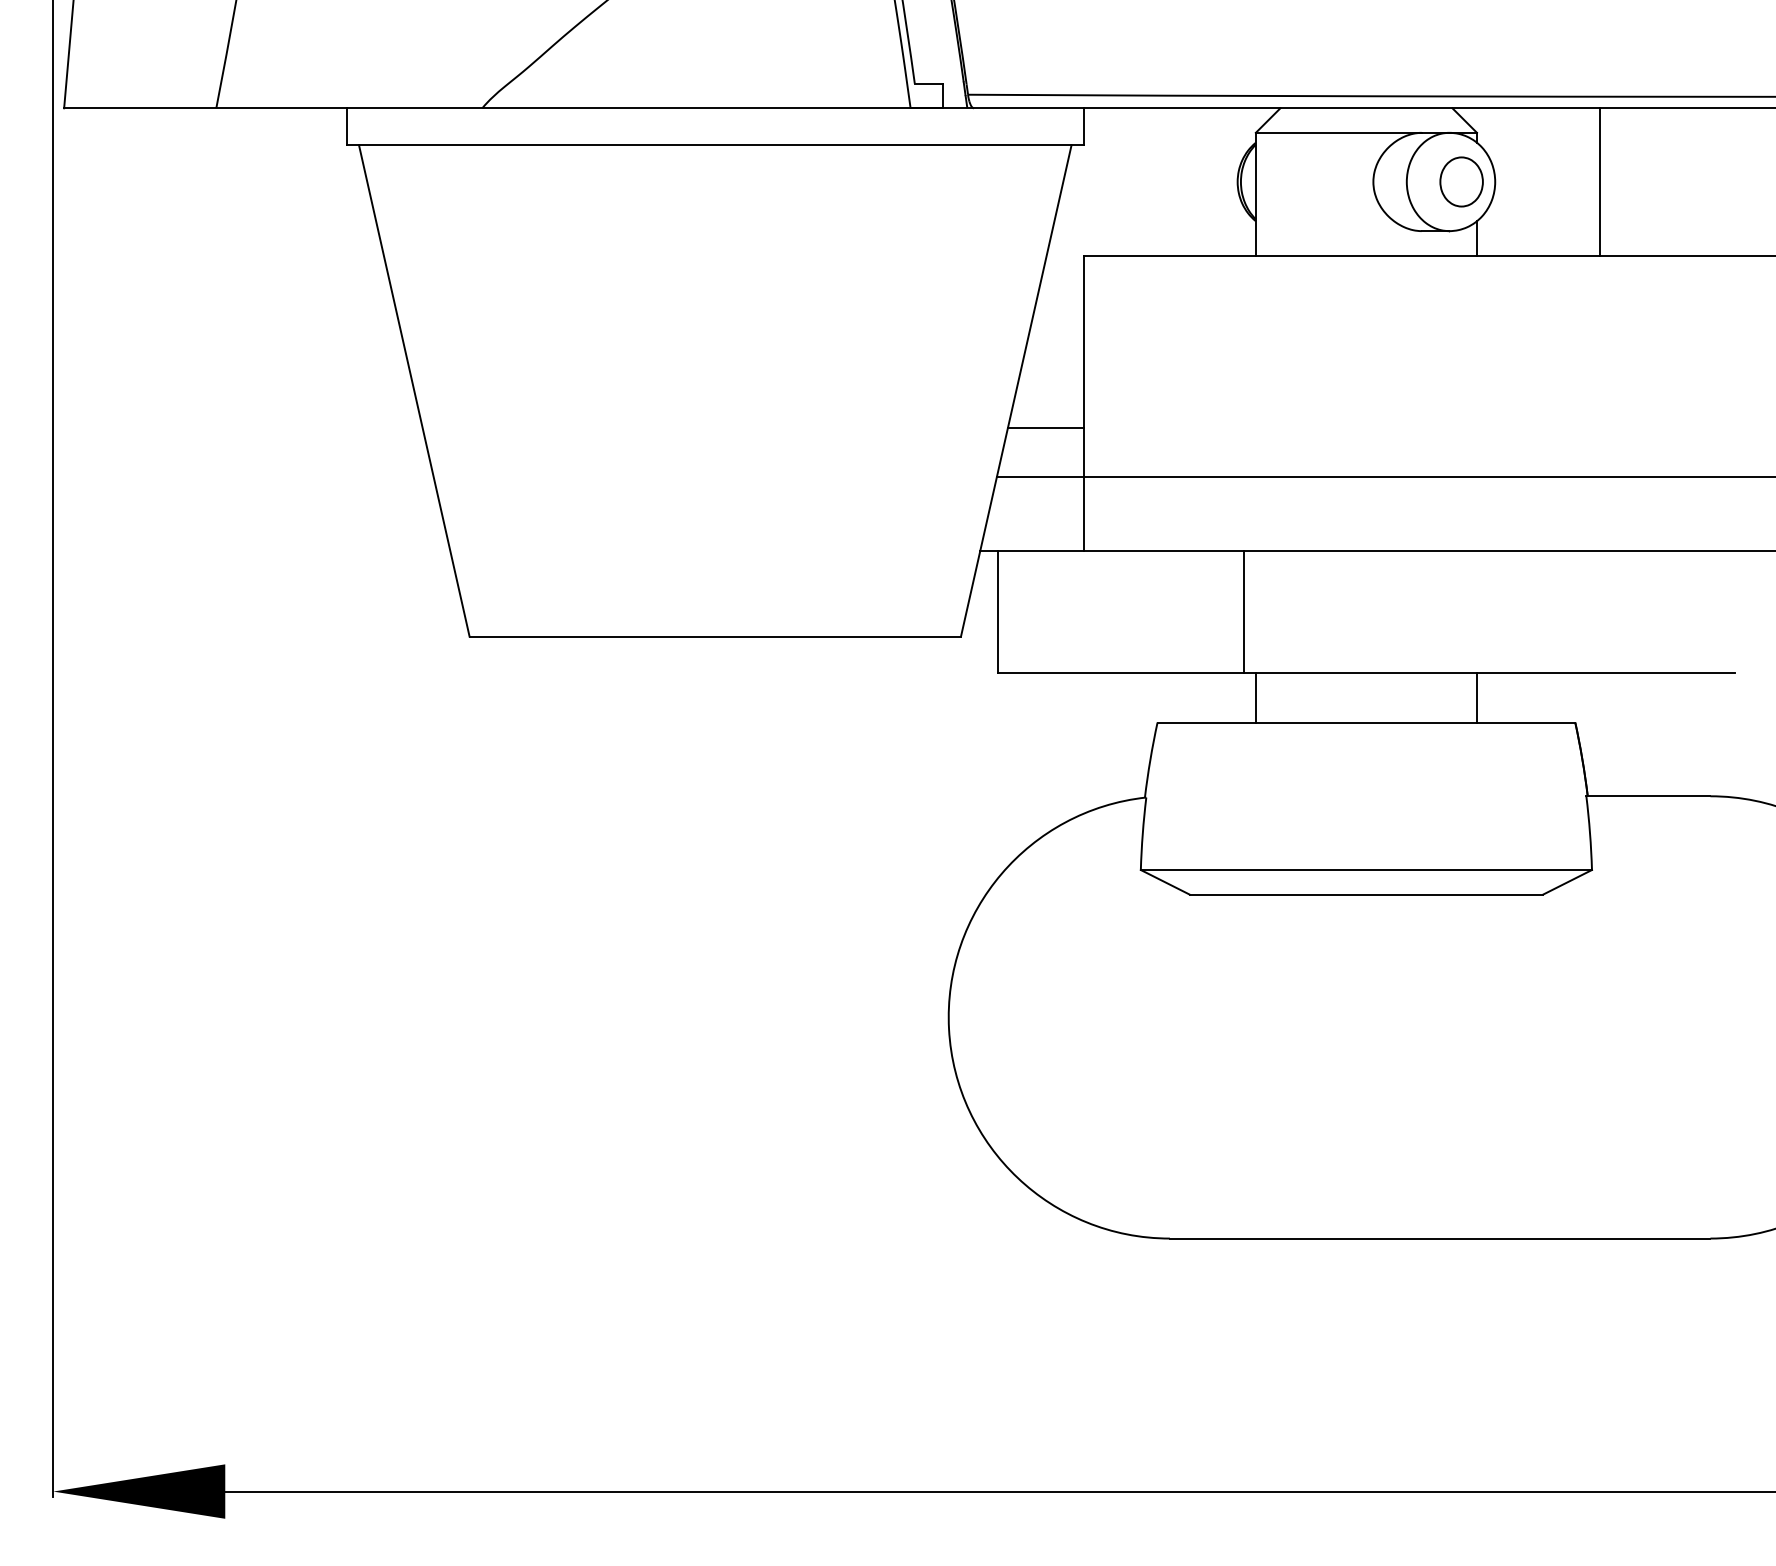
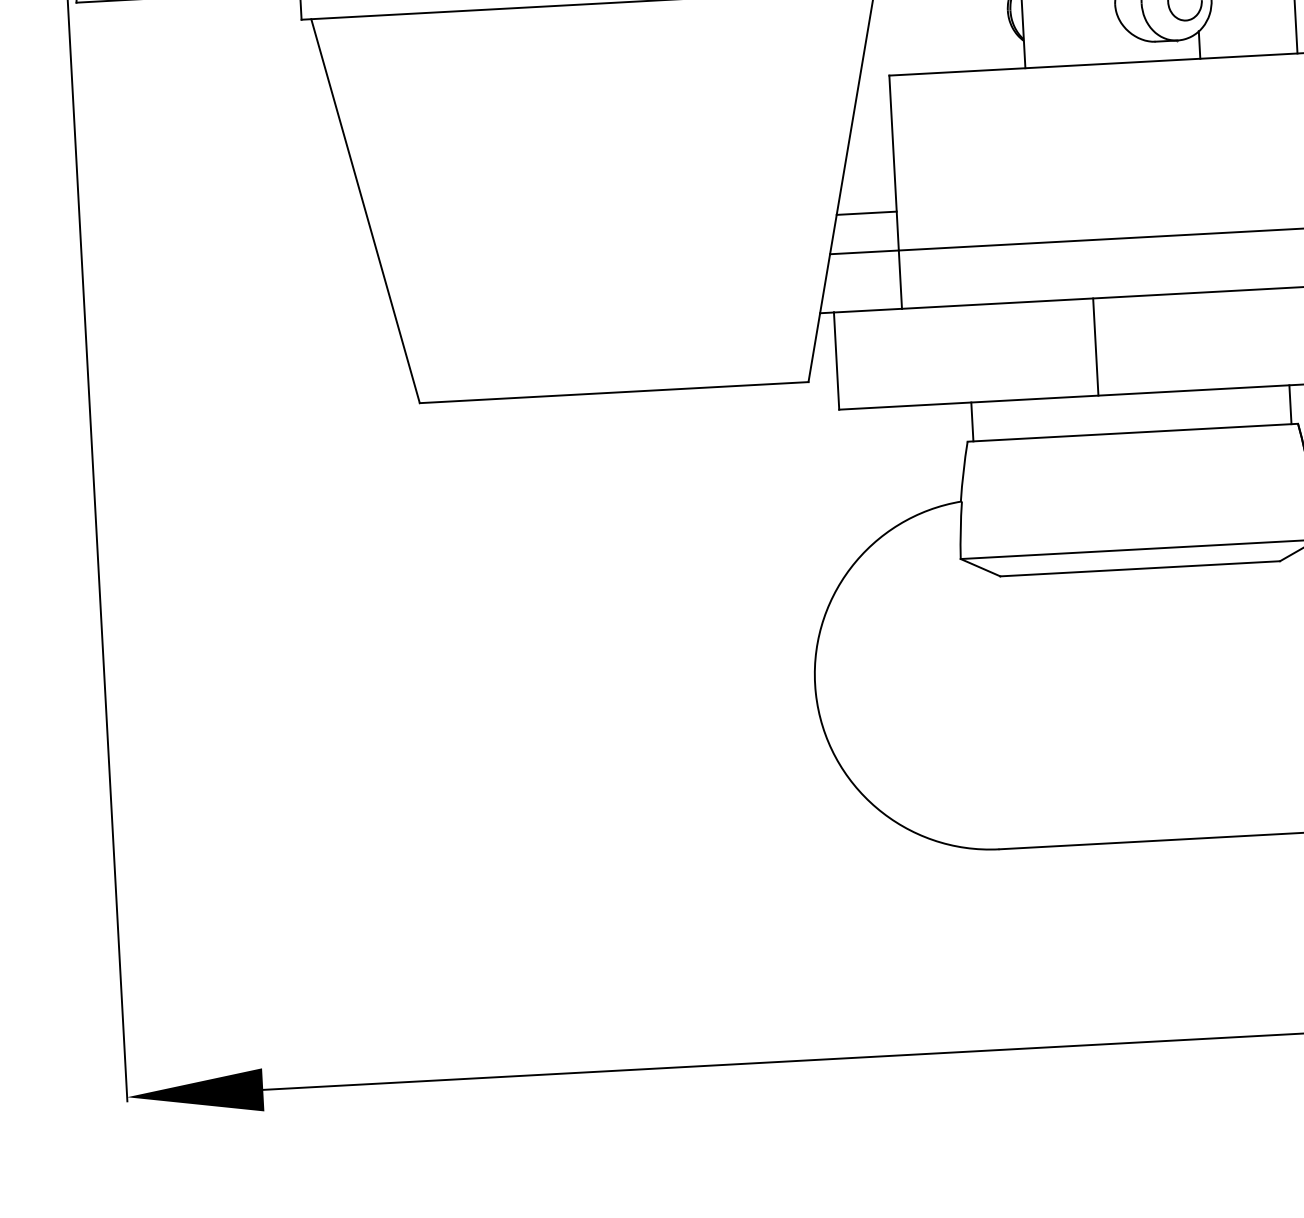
line: (1243, 611) -> (1095, 346), moved
line: (1255, 697) -> (972, 421), moved
line: (1477, 697) -> (1290, 404), moved

